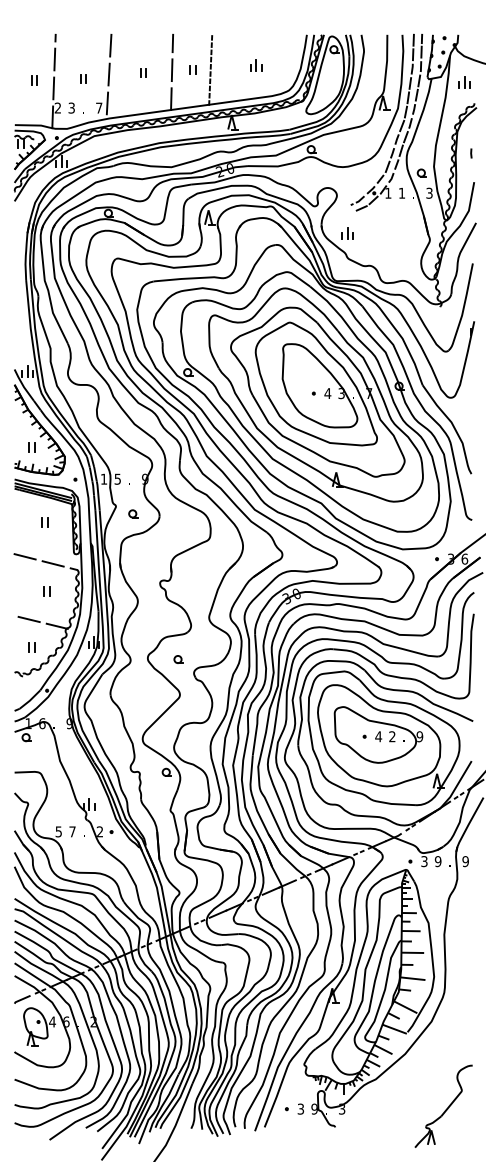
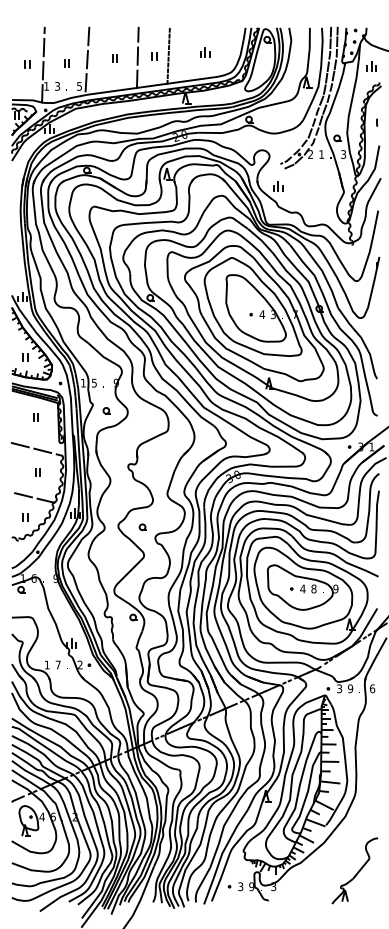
text: (57, 107) -> (46, 85), 2 -> 1
text: (99, 107) -> (79, 85), 7 -> 5
text: (388, 192) -> (310, 153), 1 -> 2
text: (464, 558) -> (371, 446), 6 -> 1
text: (392, 736) -> (314, 588), 2 -> 8
text: (58, 831) -> (46, 664), 5 -> 1
text: (465, 861) -> (372, 688), 9 -> 6
part: (443, 1105) -> (354, 870), moved

